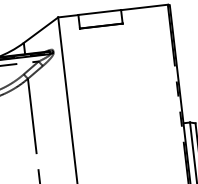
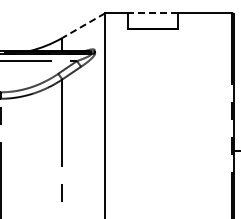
line: (100, 12) -> (153, 13), solid -> dashed
line: (40, 30) -> (83, 25), solid -> dashed

